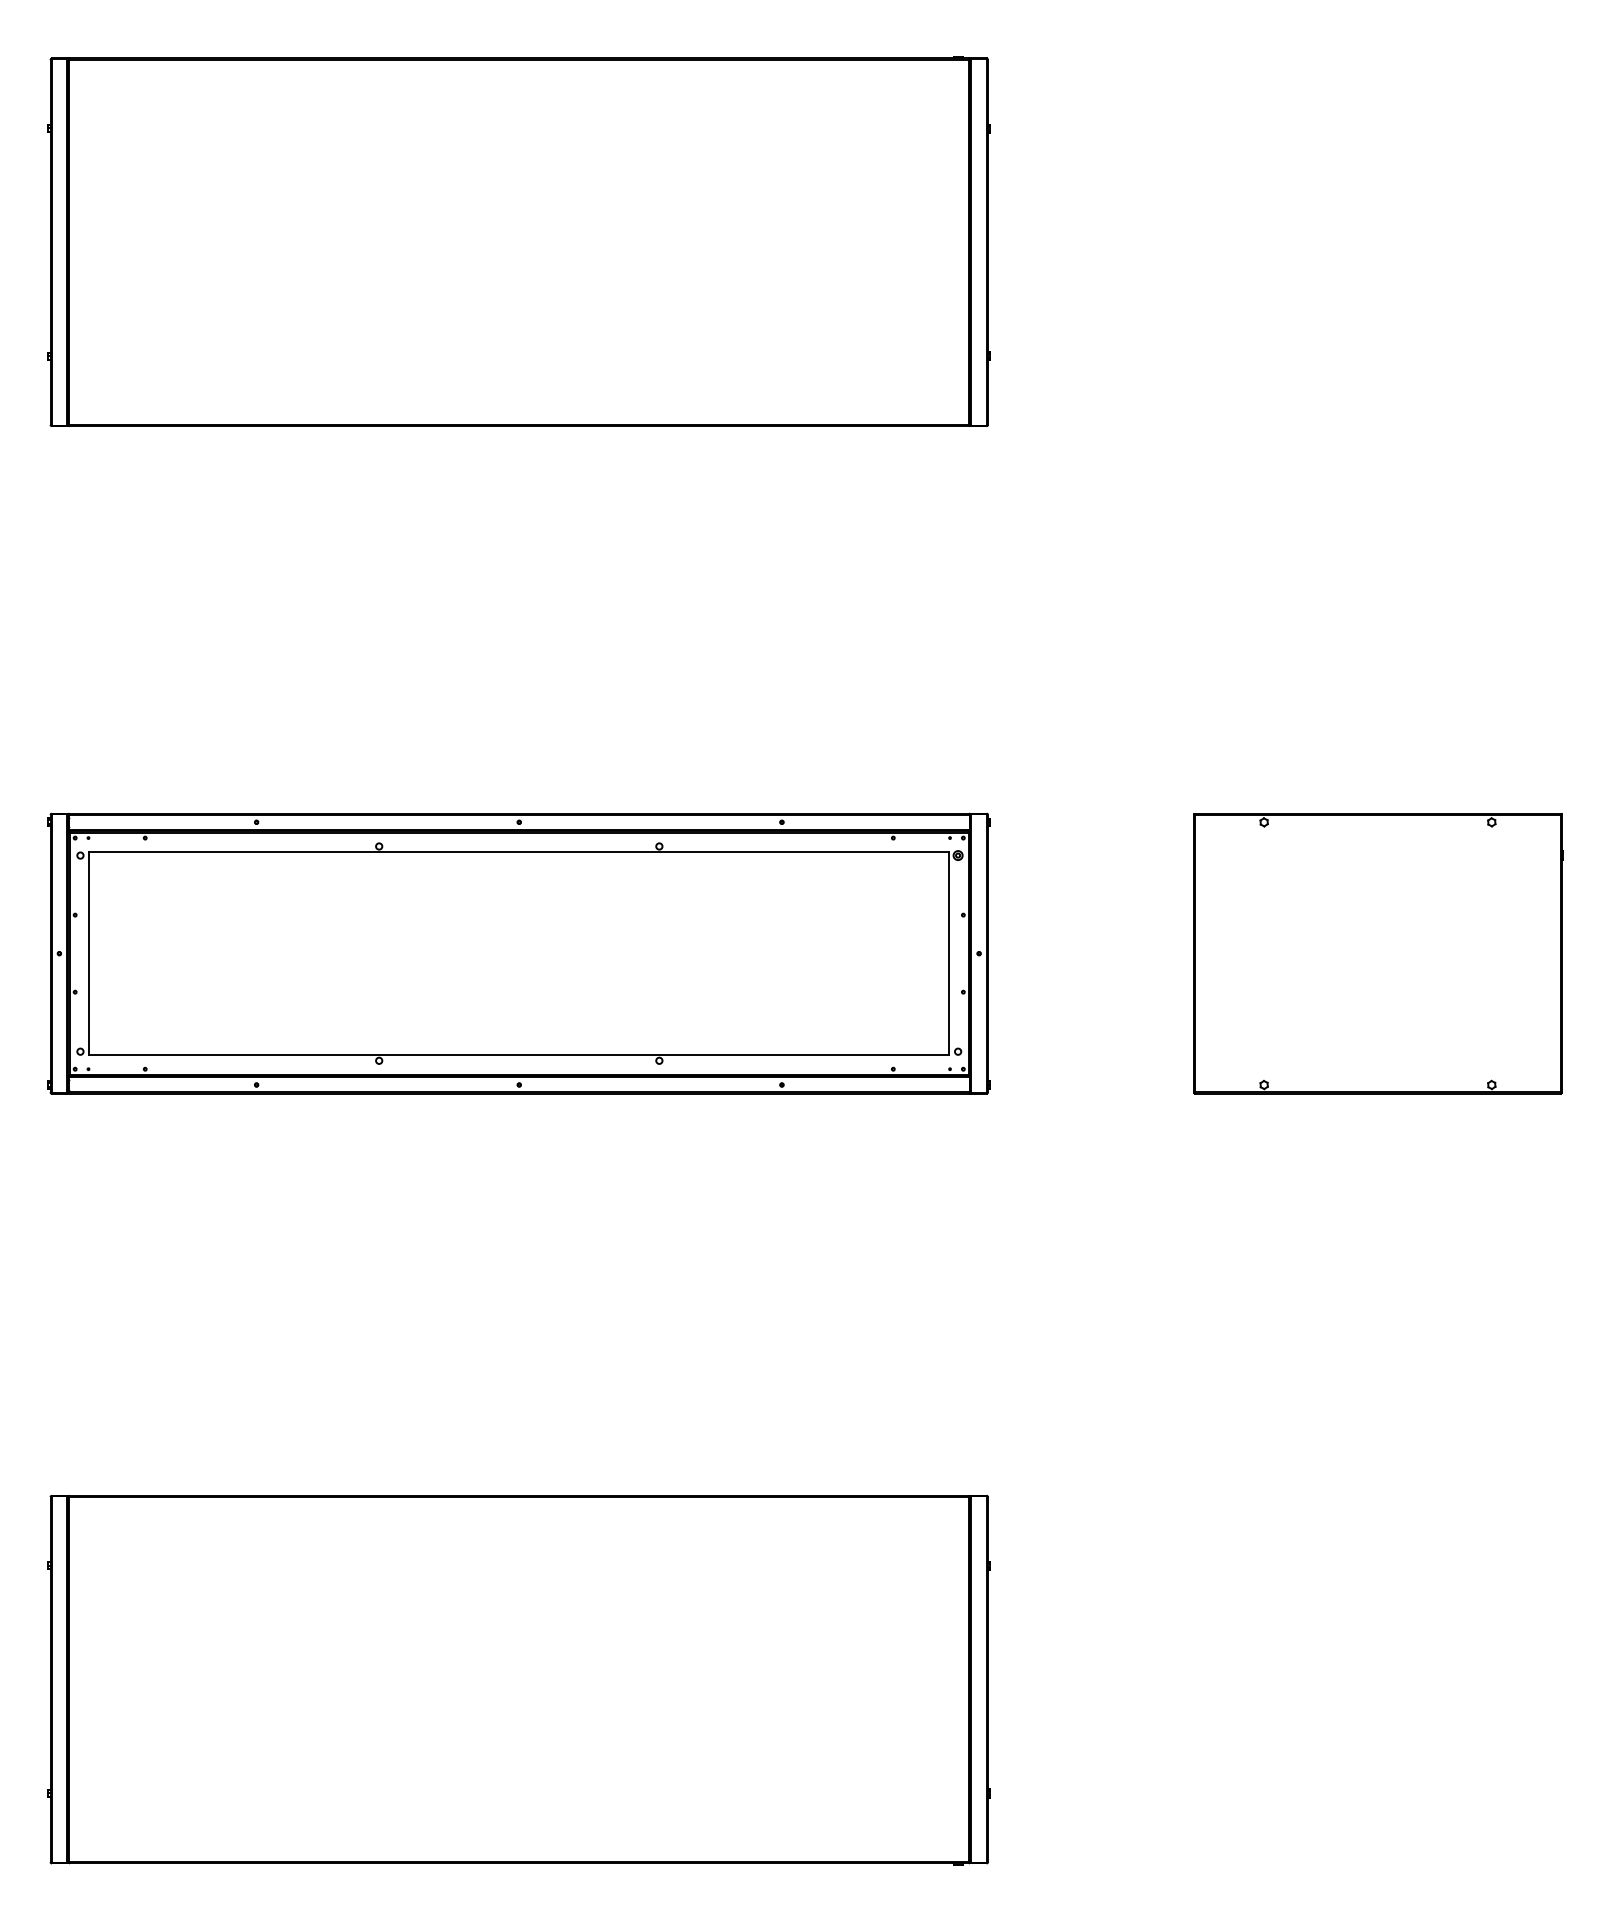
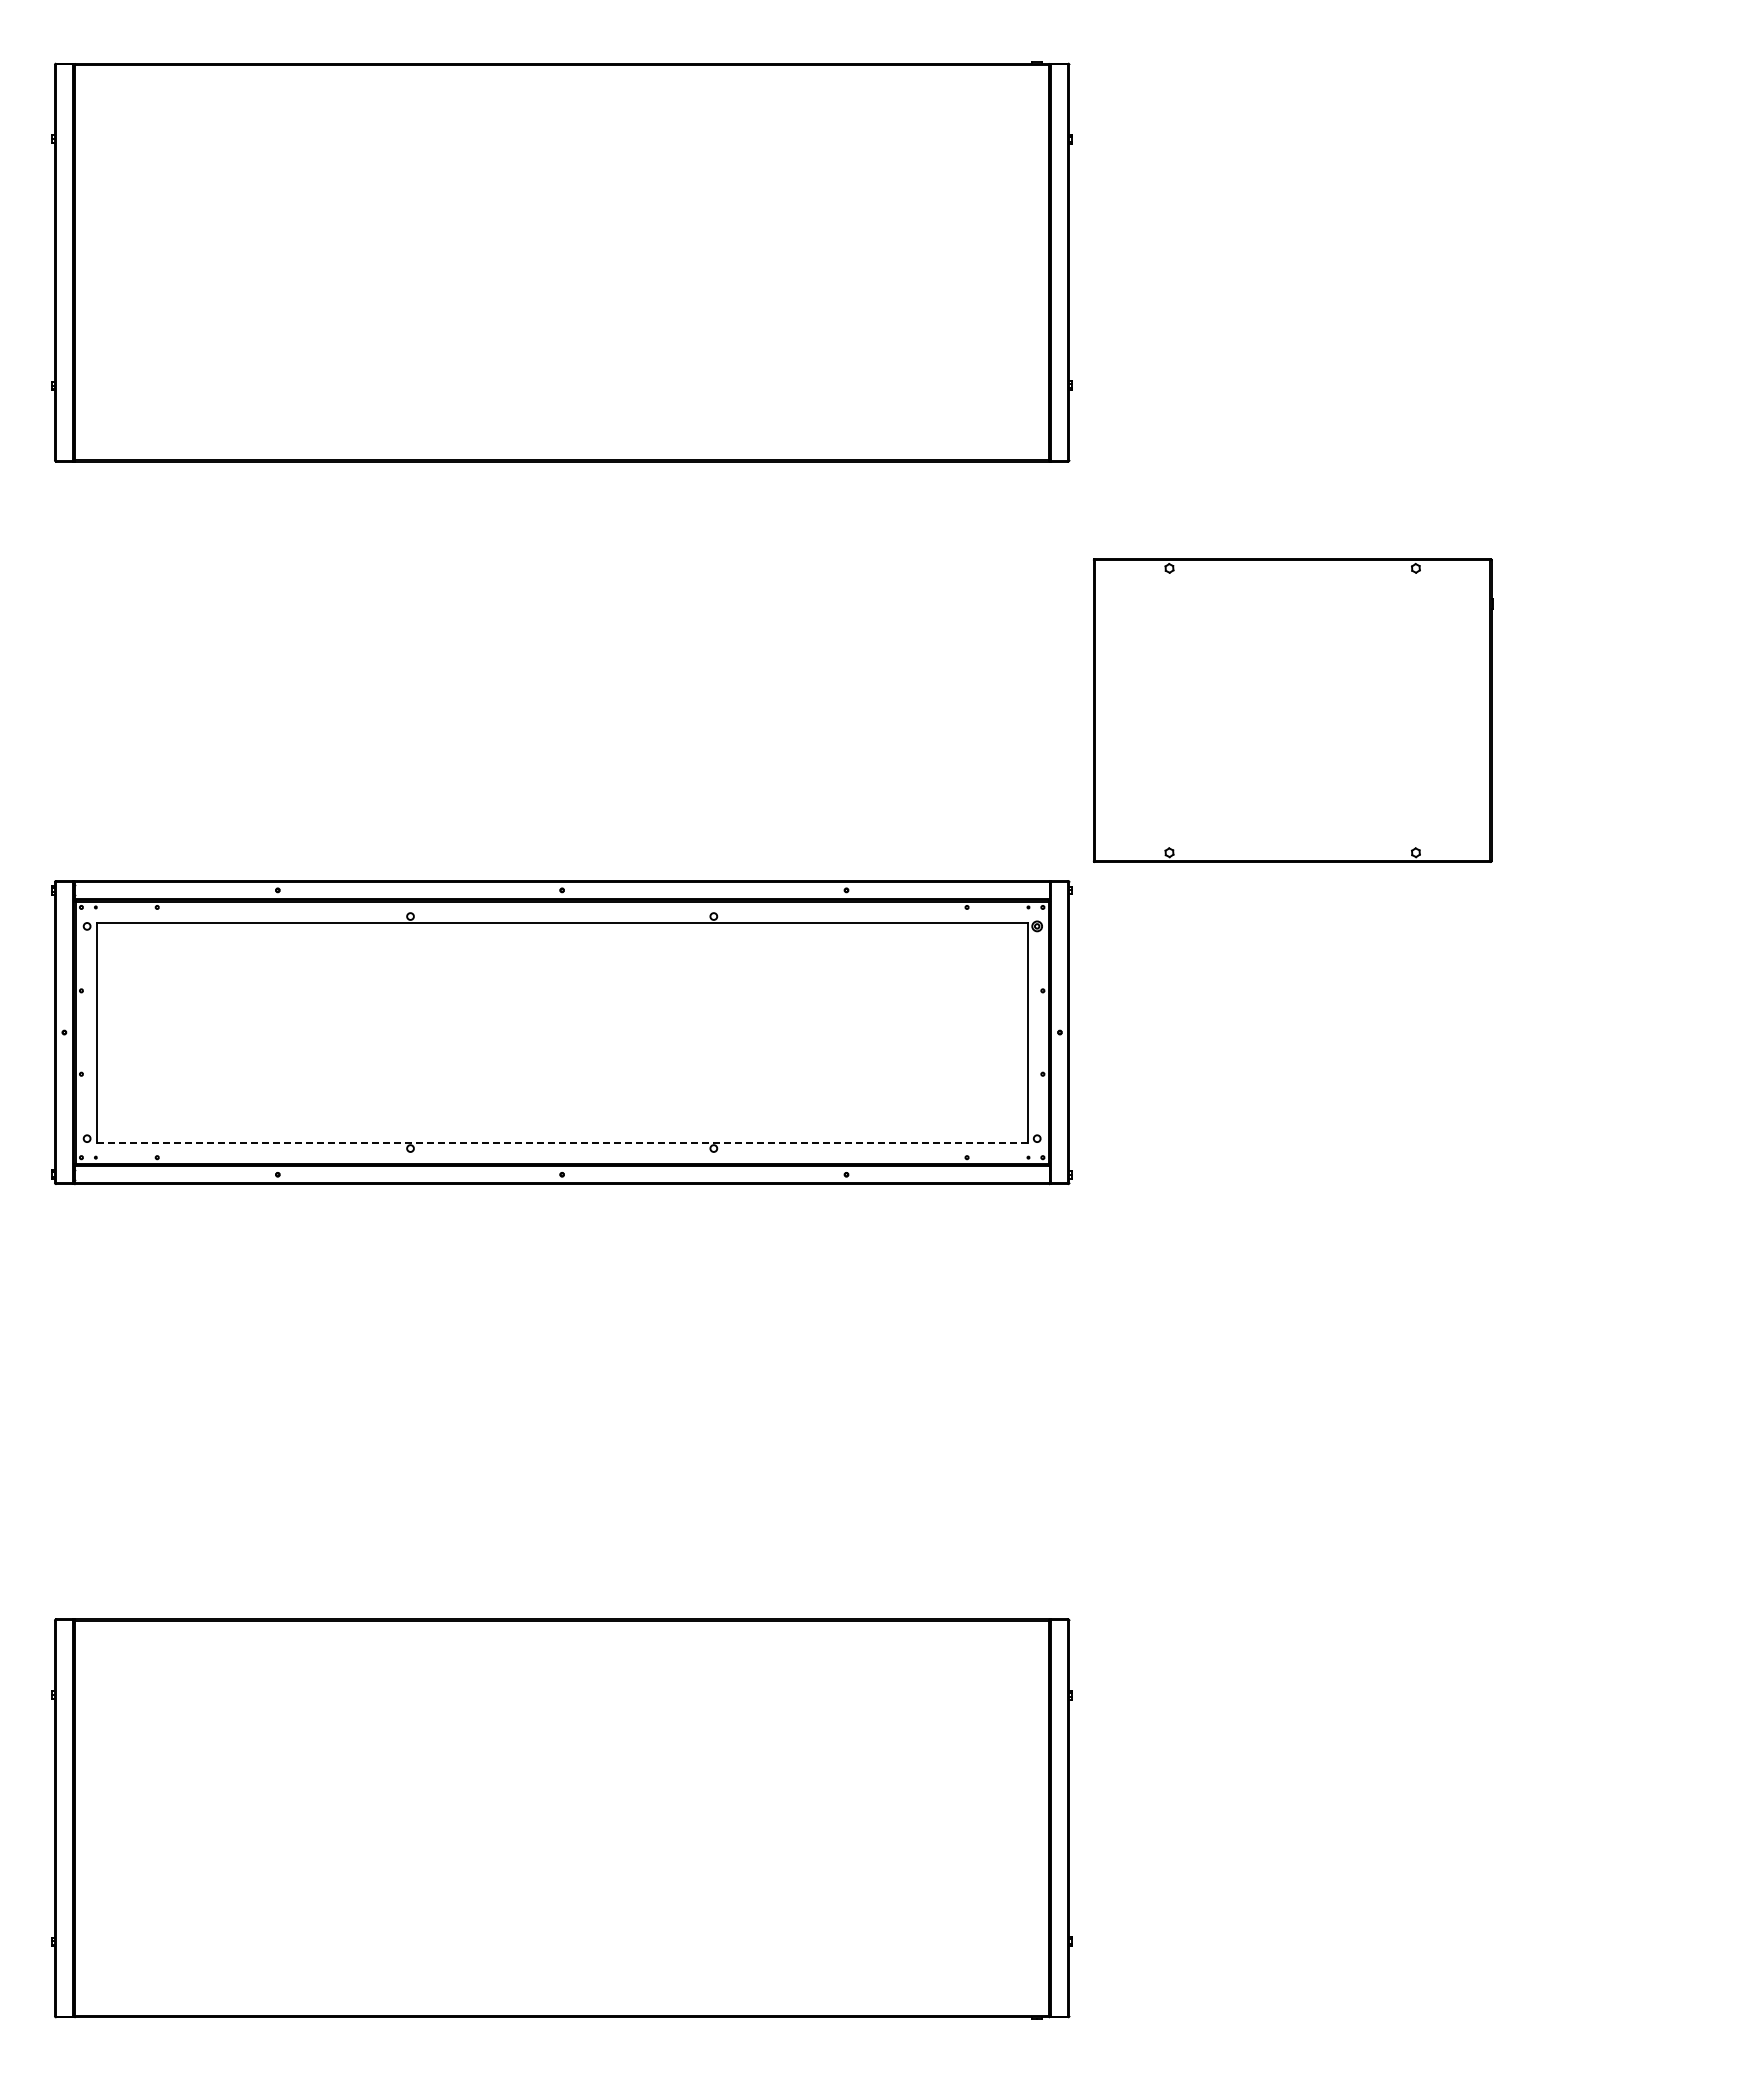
part: (1378, 953) -> (1293, 710), moved
line: (519, 1055) -> (562, 1142), solid -> dashed

